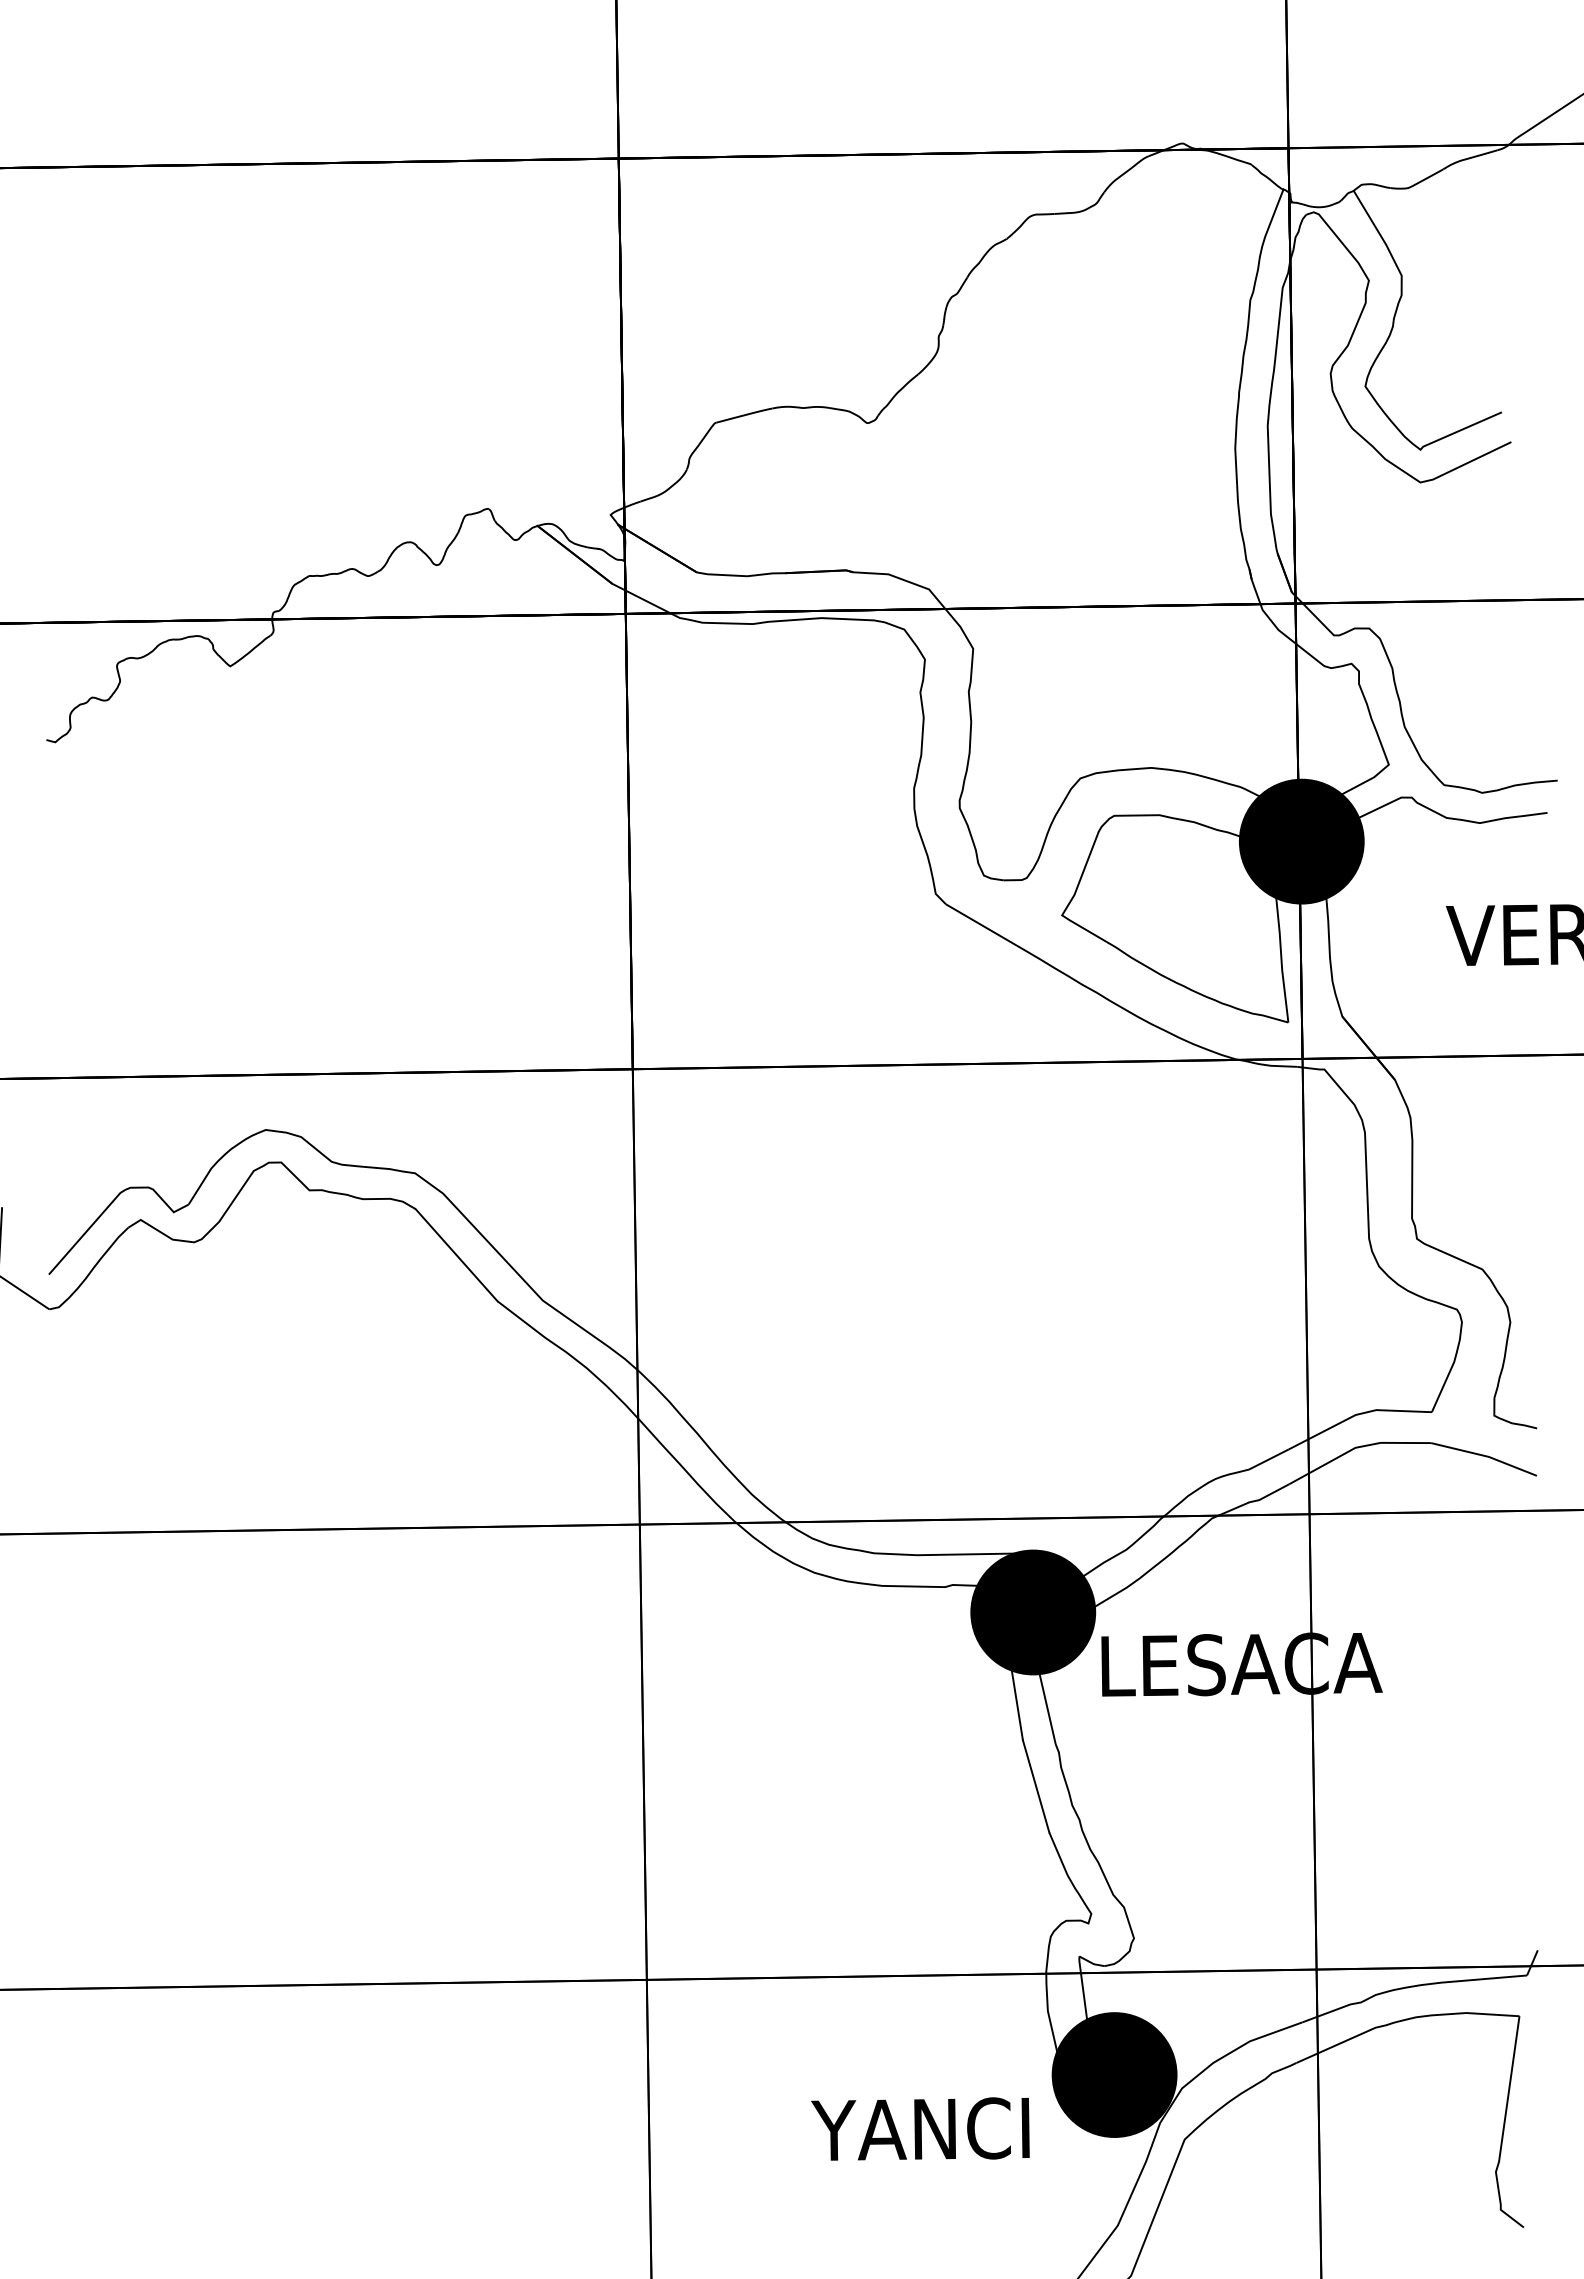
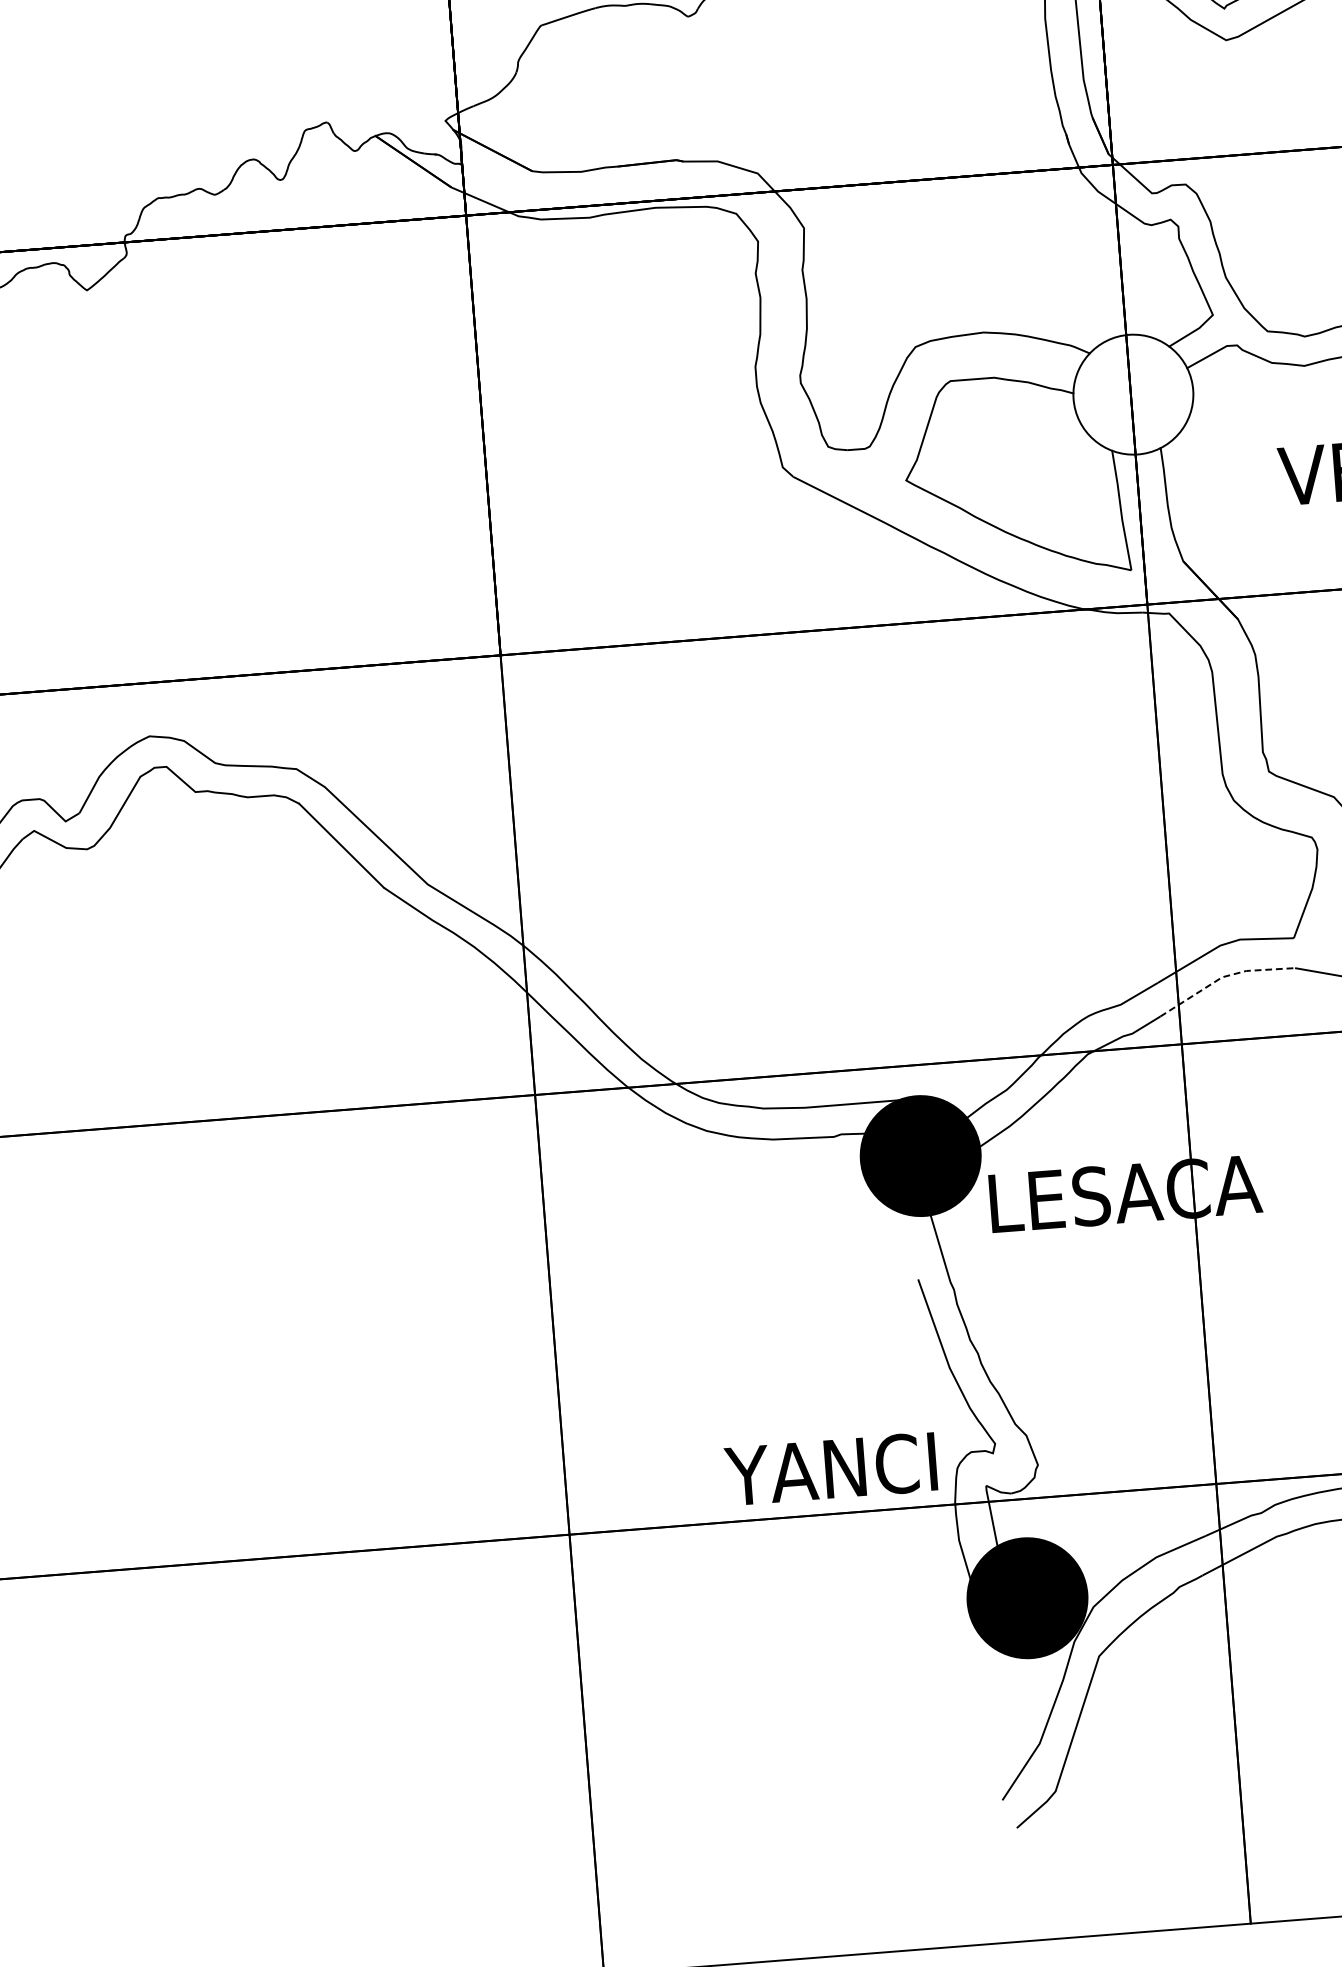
fill: (1301, 841) -> (1133, 394), removed
fill: (1301, 841) -> (1133, 394), removed
line: (1356, 1447) -> (1223, 976), solid -> dashed
line: (1016, 1704) -> (910, 1246), removed
text: (920, 2128) -> (830, 1468), moved

